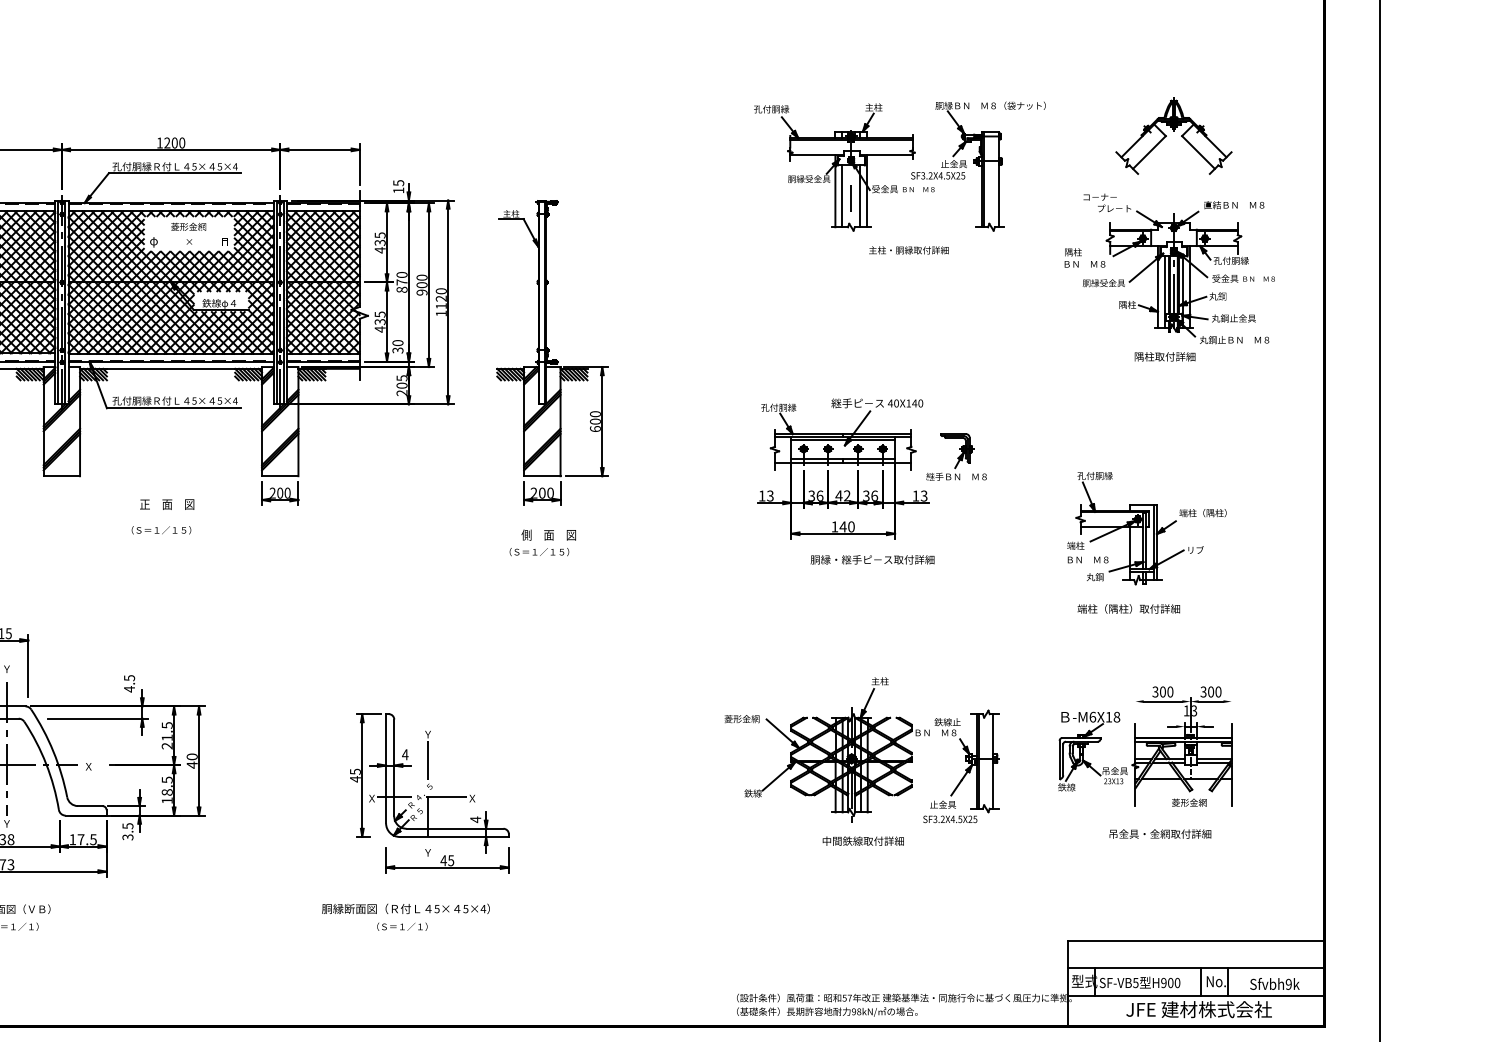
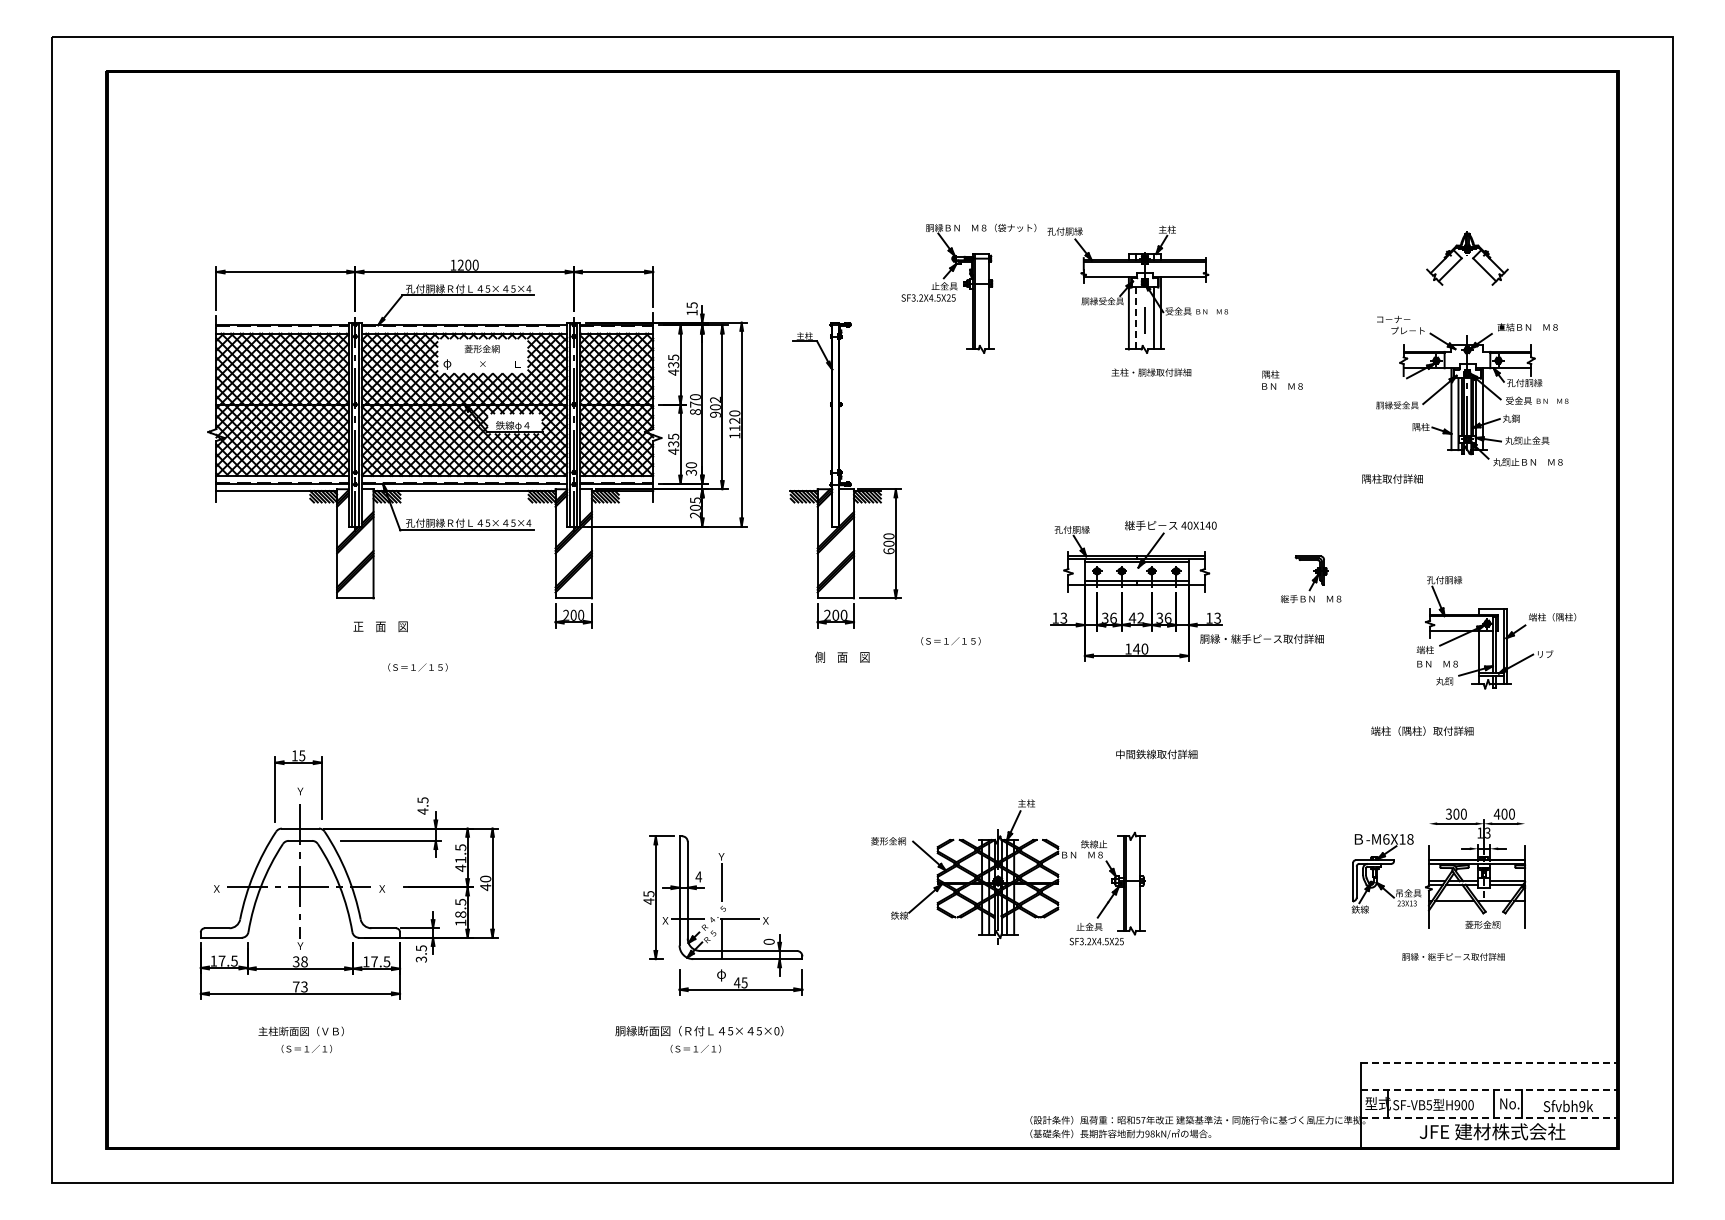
part: (1174, 136) -> (1467, 258), size x0.7
part: (978, 166) -> (968, 288), moved
line: (842, 196) -> (1135, 318), solid -> dashed
text: (909, 250) -> (1151, 372), moved
text: (1085, 257) -> (1282, 379), moved
text: (422, 277) -> (715, 399), 900 -> 902
text: (1165, 356) -> (1392, 478), moved
part: (957, 457) -> (1311, 579), moved
text: (167, 504) -> (380, 626), moved
part: (1147, 528) -> (1496, 632), moved
text: (161, 530) -> (417, 667), moved
text: (539, 552) -> (950, 641), moved
text: (872, 559) -> (1261, 638), moved
text: (1203, 691) -> (1496, 813), 300 -> 400
text: (167, 745) -> (460, 867), 21.5 -> 41.5
part: (862, 750) -> (1008, 872), moved
text: (475, 819) -> (768, 941), 4 -> 0
text: (1160, 833) -> (1453, 955), 吊金具・金網取付詳細 -> 胴縁・継手ピ－ス取付詳細
text: (863, 841) -> (1156, 754), moved
text: (428, 853) -> (721, 975), Ｙ -> φ
text: (483, 909) -> (776, 1031), 5×4 -> 5×0
line: (1196, 941) -> (1489, 1063), solid -> dashed
line: (1196, 968) -> (1489, 1090), solid -> dashed
line: (1196, 995) -> (1489, 1117), solid -> dashed

